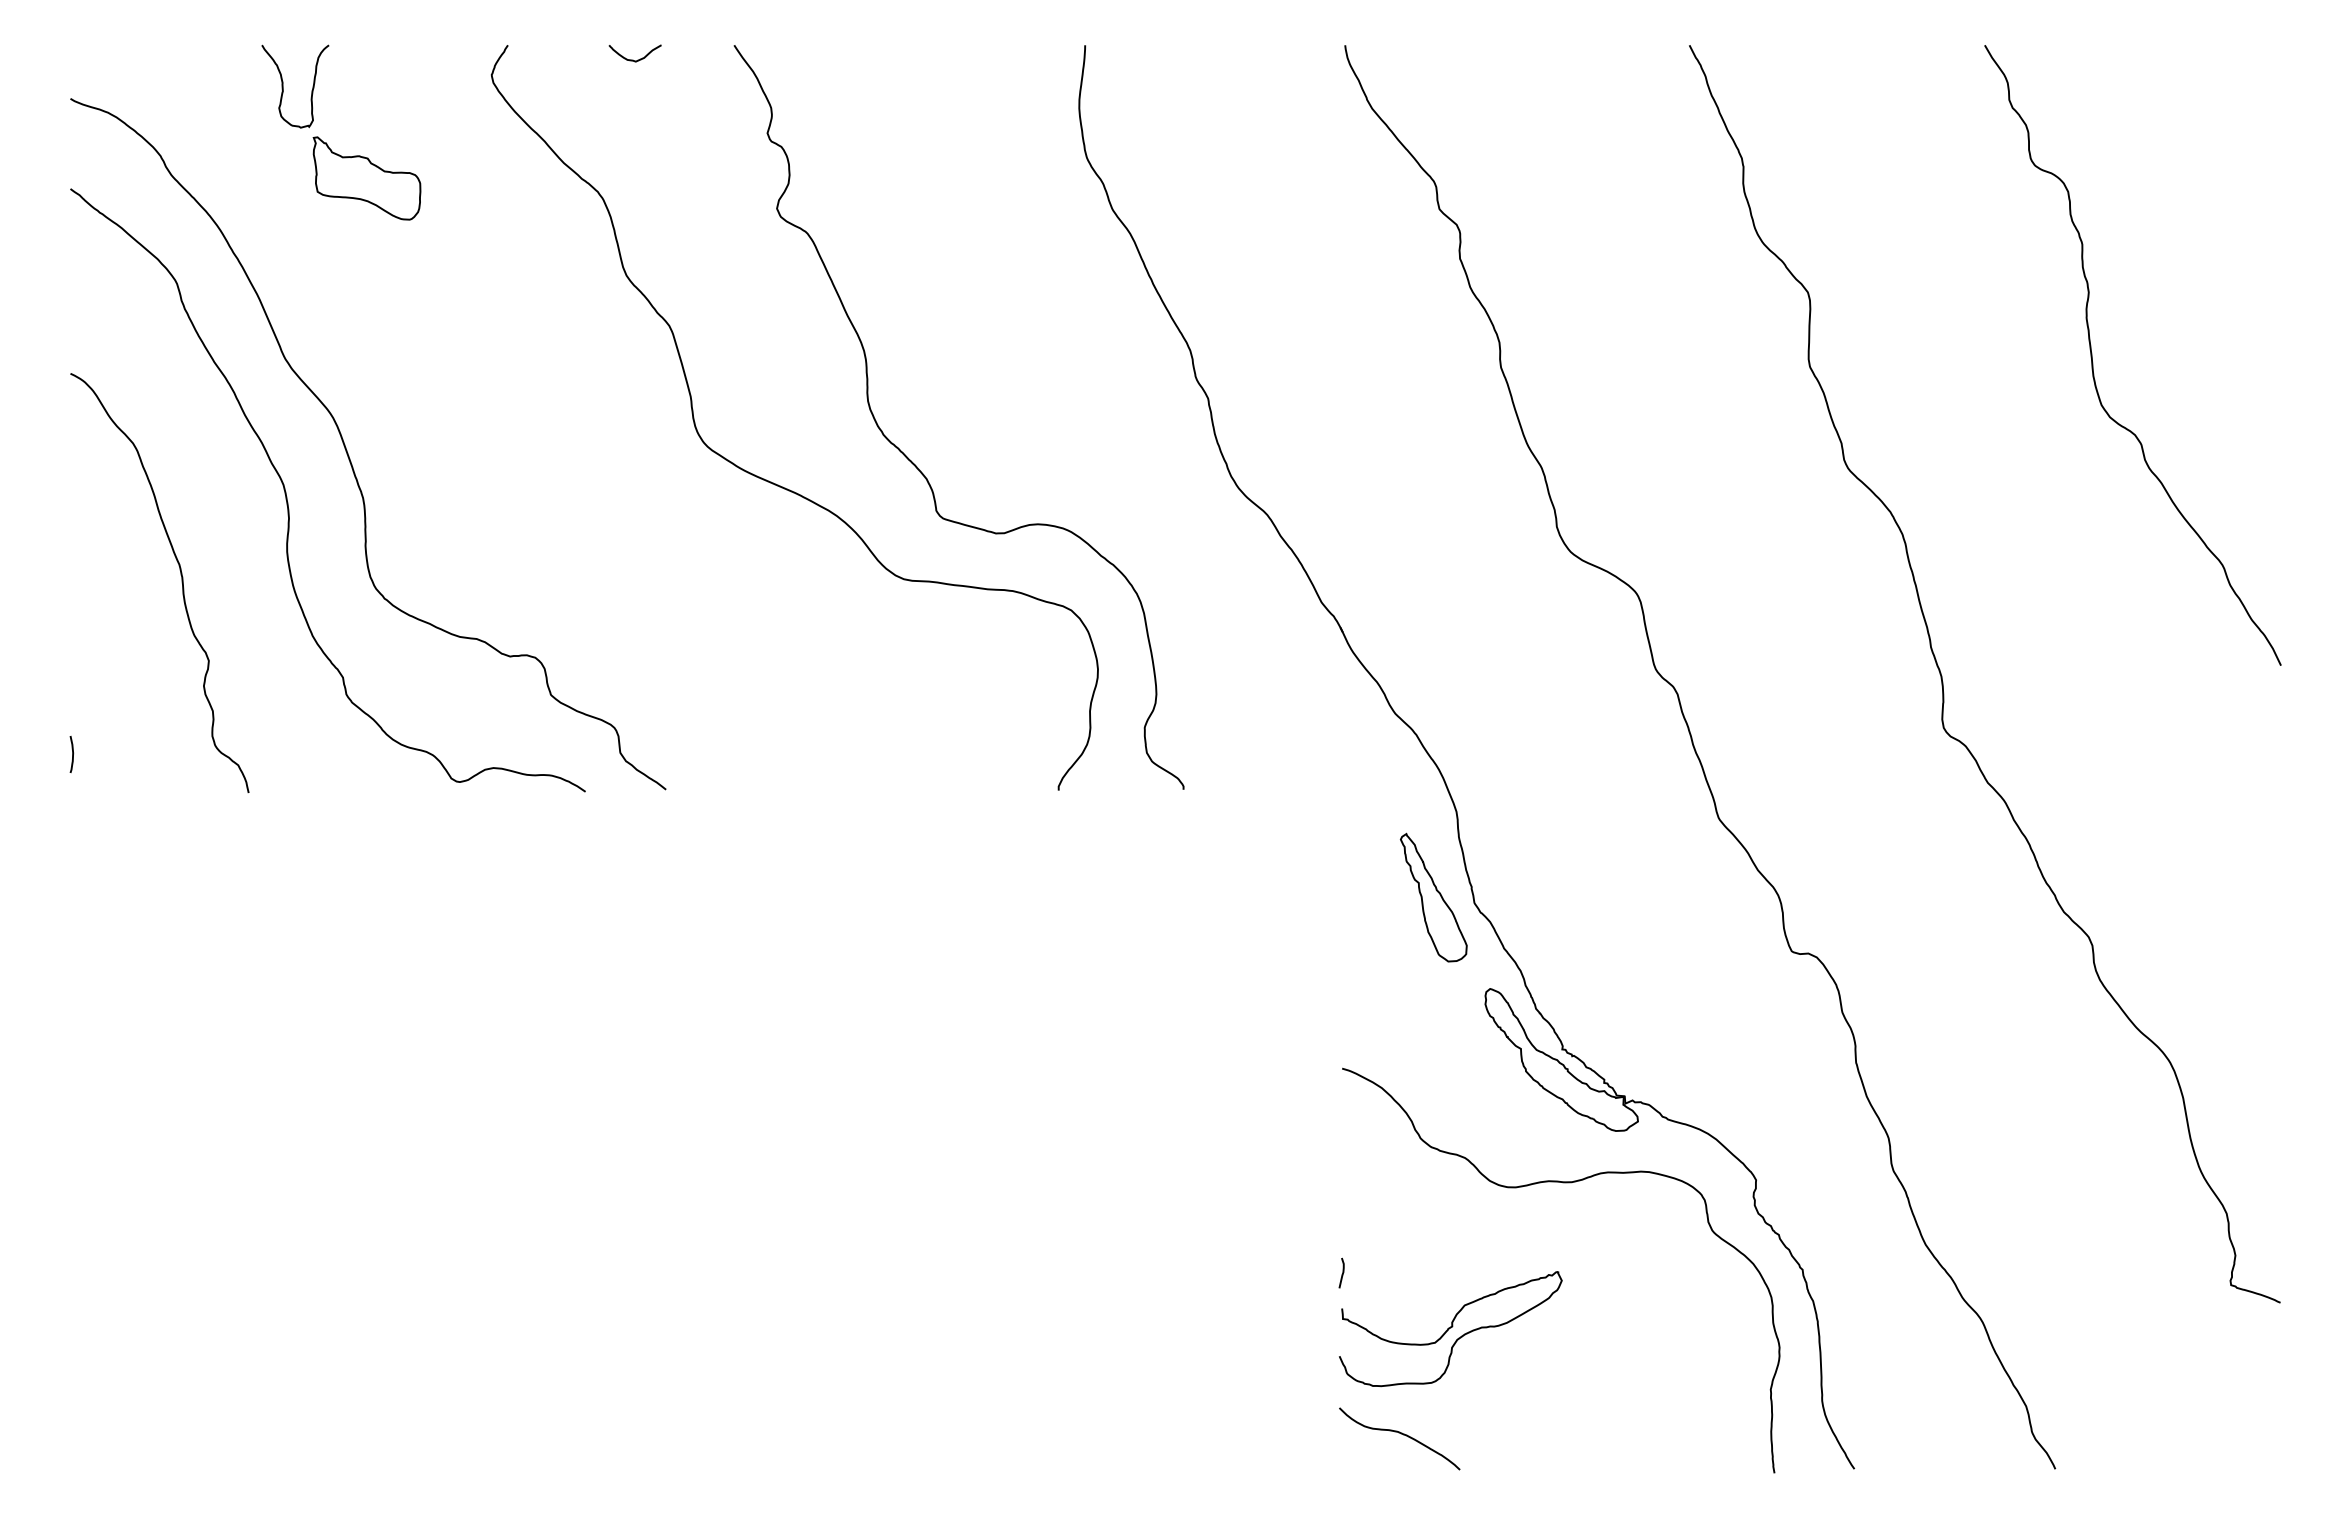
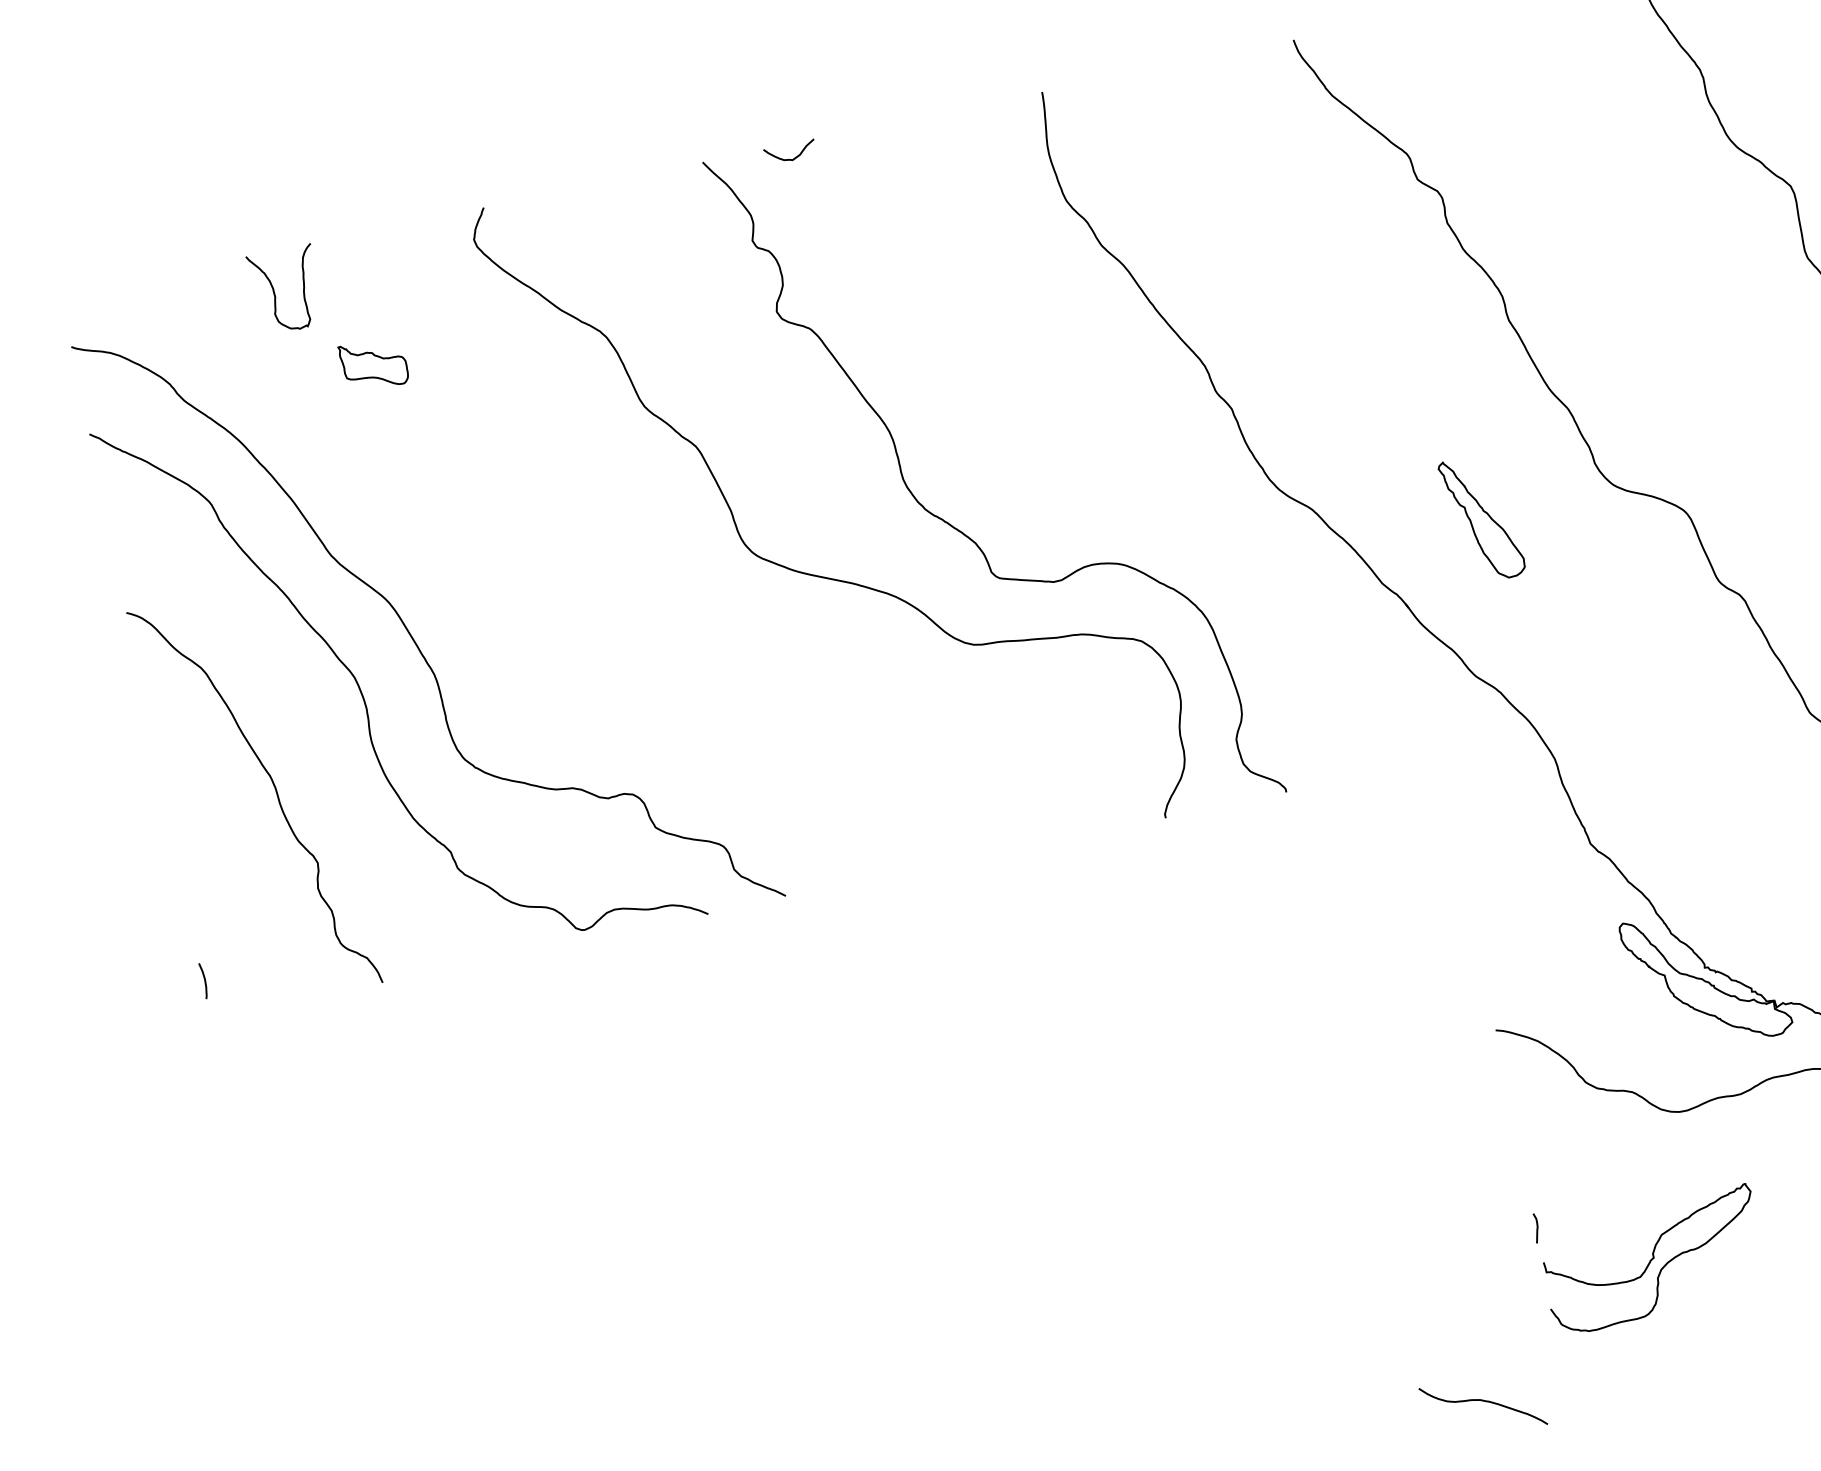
curve: (633, 59) -> (789, 158), moved
part: (366, 178) -> (373, 364), size x0.6
part: (1433, 897) -> (1481, 518), moved
curve: (1401, 1434) -> (1484, 1401), moved

